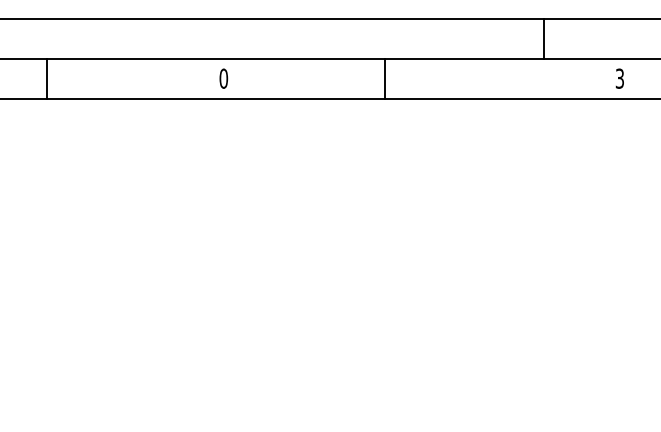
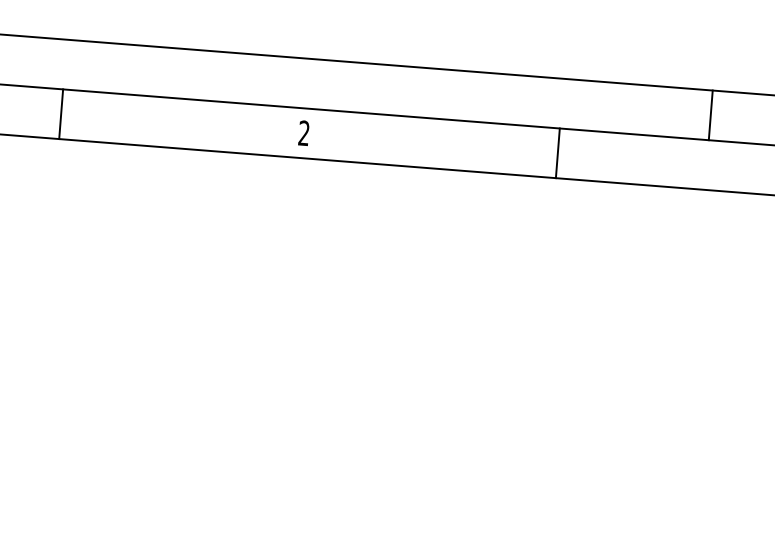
line: (47, 78) -> (61, 113), moved
text: (223, 78) -> (303, 133), 0 -> 2
line: (384, 78) -> (557, 152), moved

